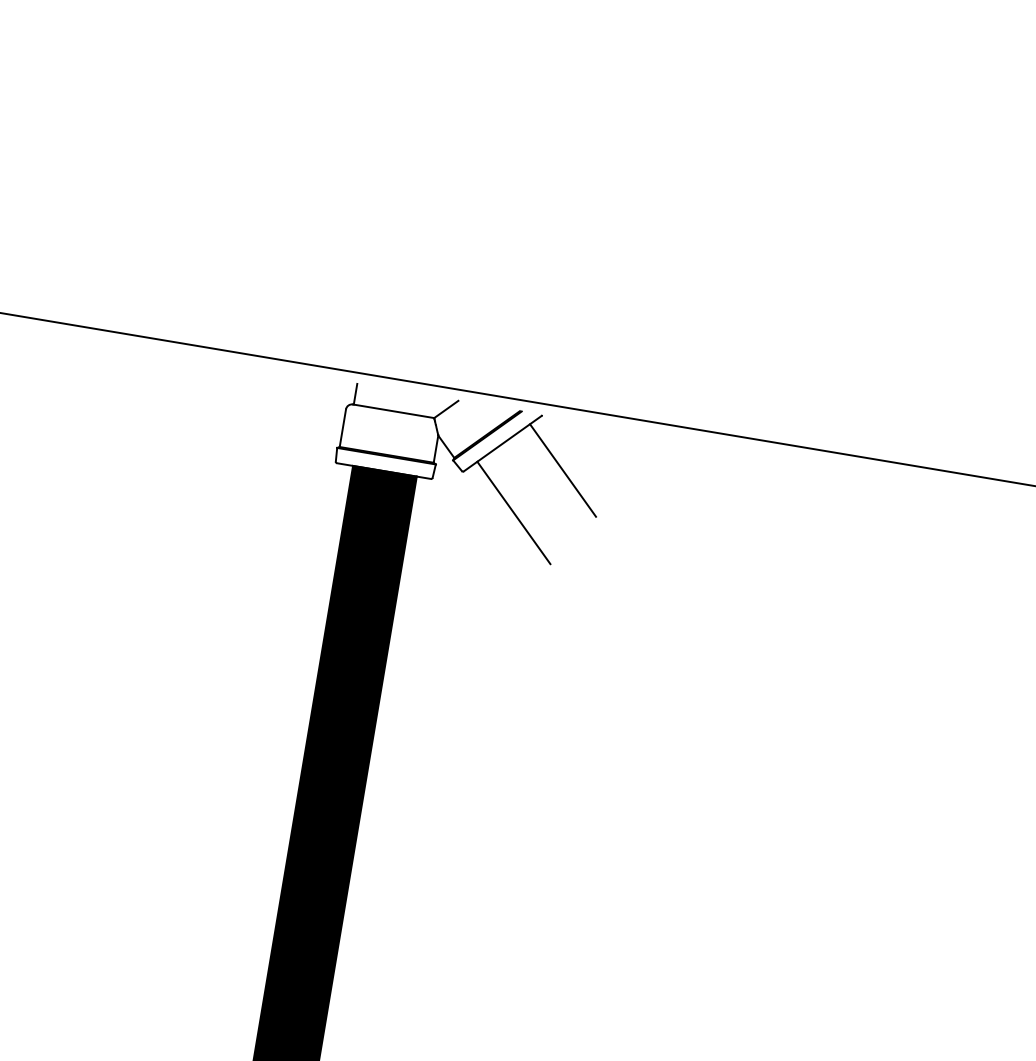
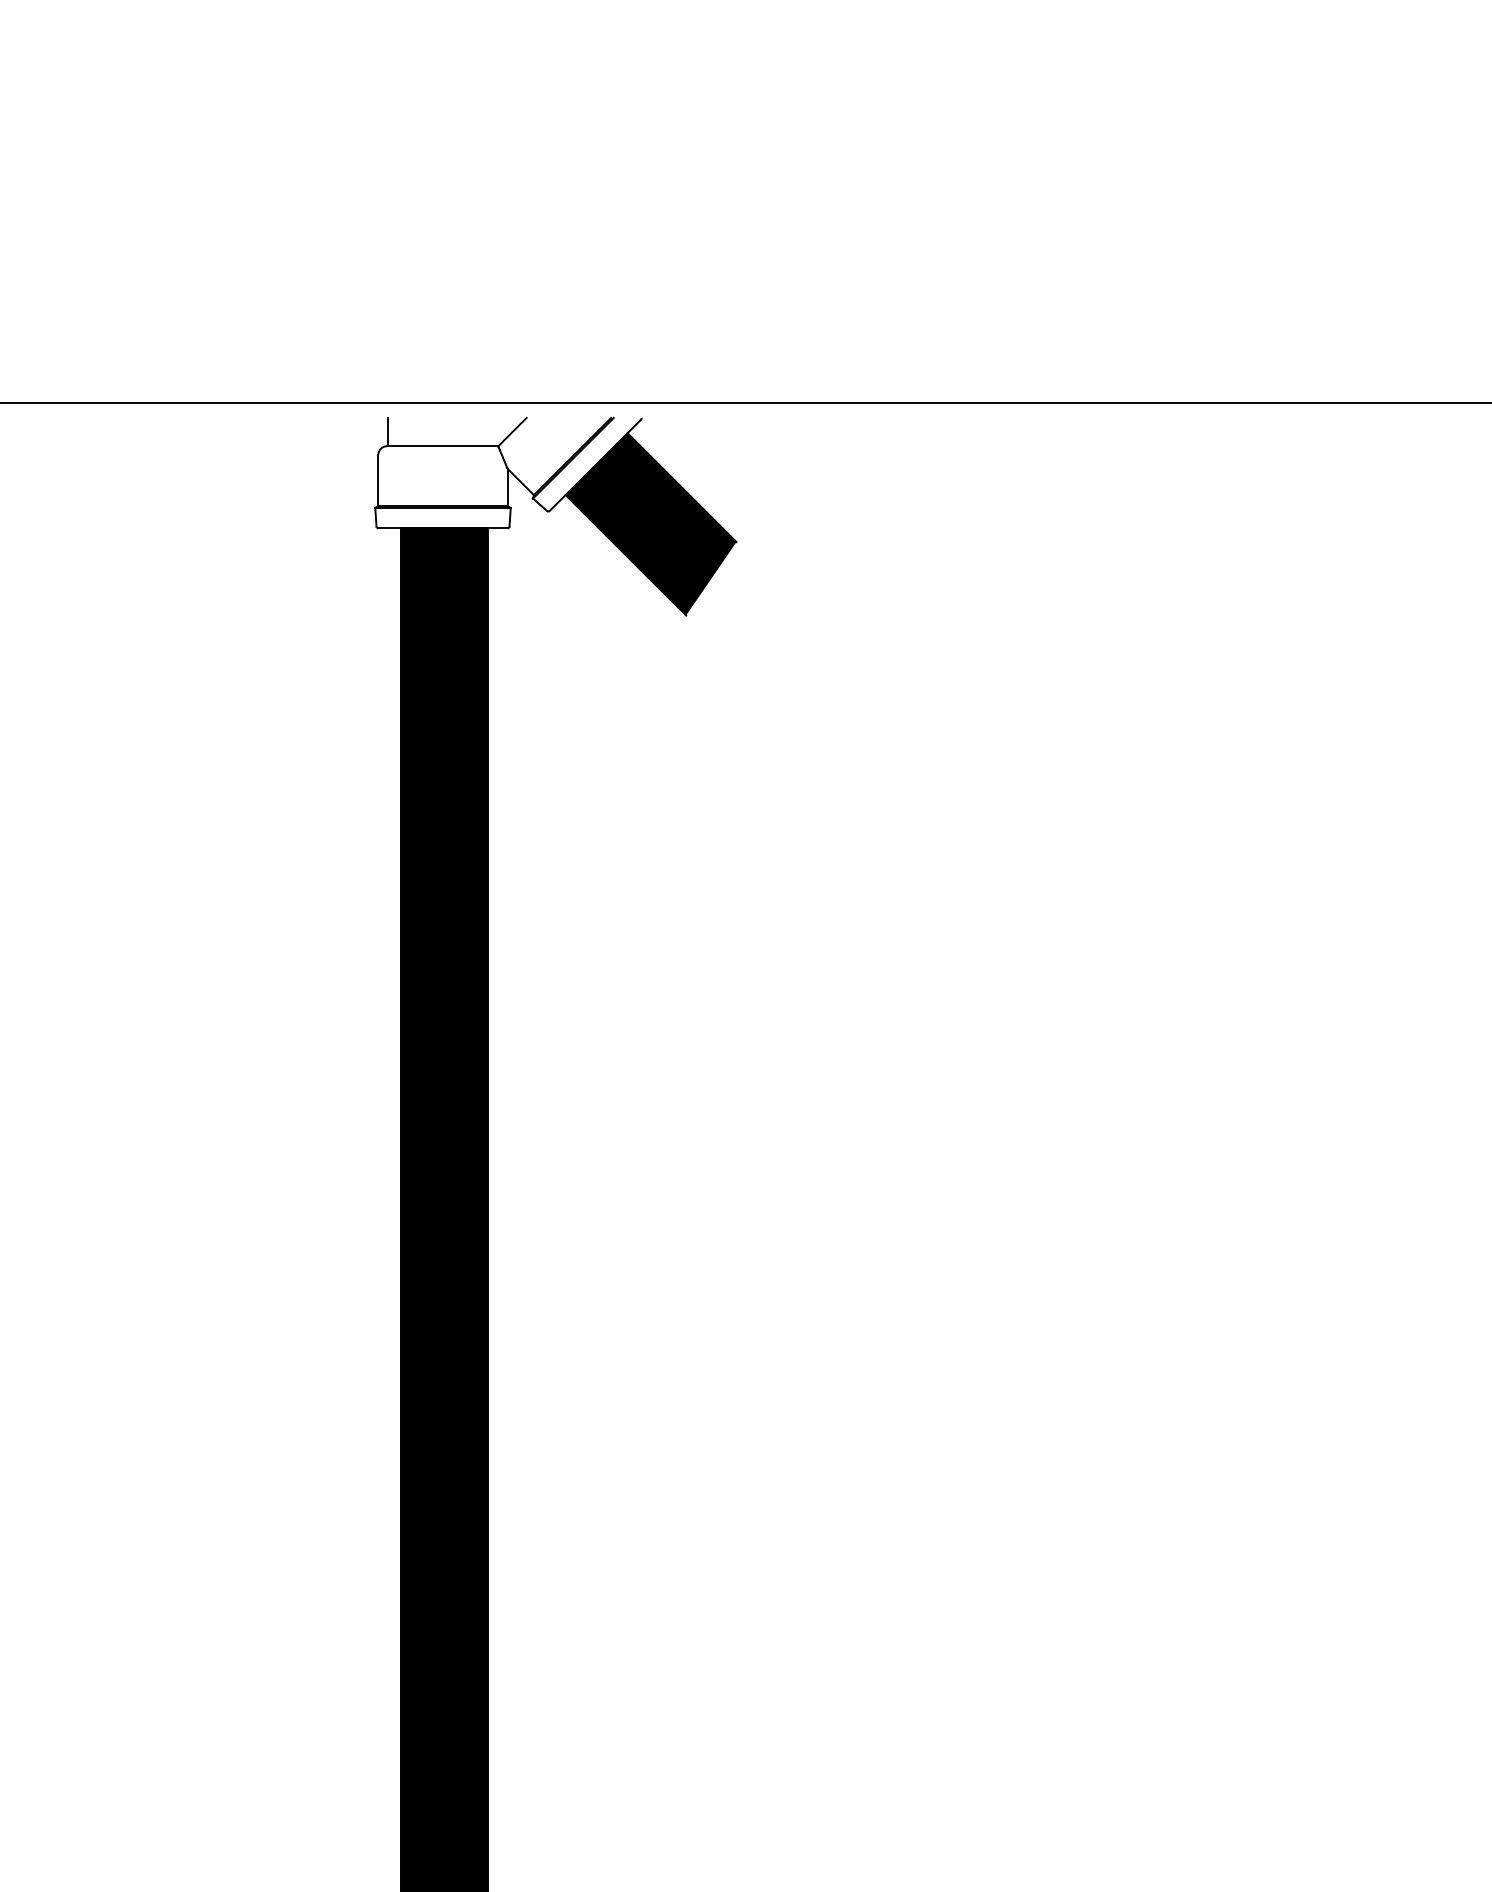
fill: (535, 493) -> (650, 524), added

